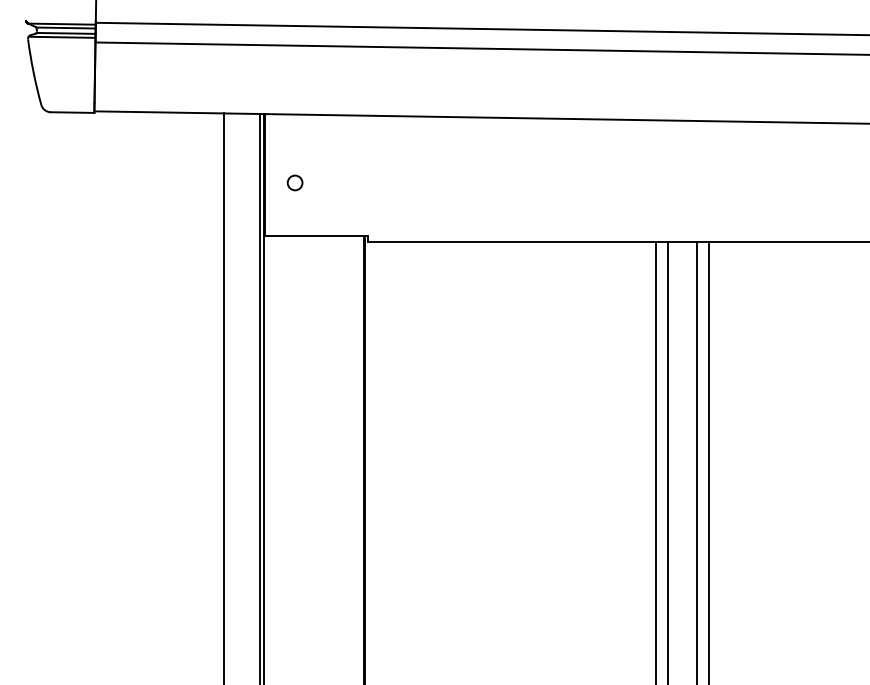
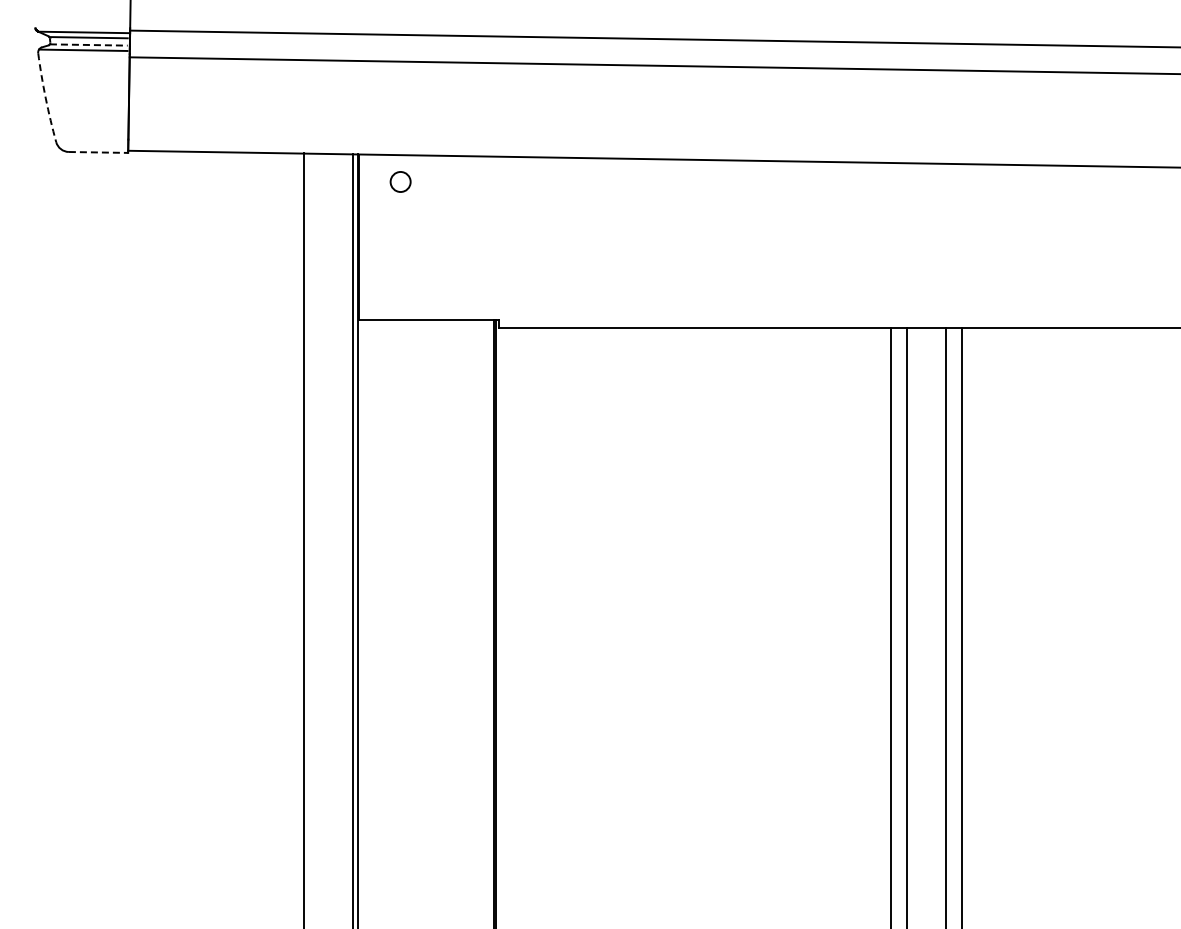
line: (65, 33) -> (88, 45), solid -> dashed
arc: (33, 72) -> (45, 98), solid -> dashed
line: (72, 112) -> (98, 152), solid -> dashed
circle: (295, 182) -> (400, 181), moved

